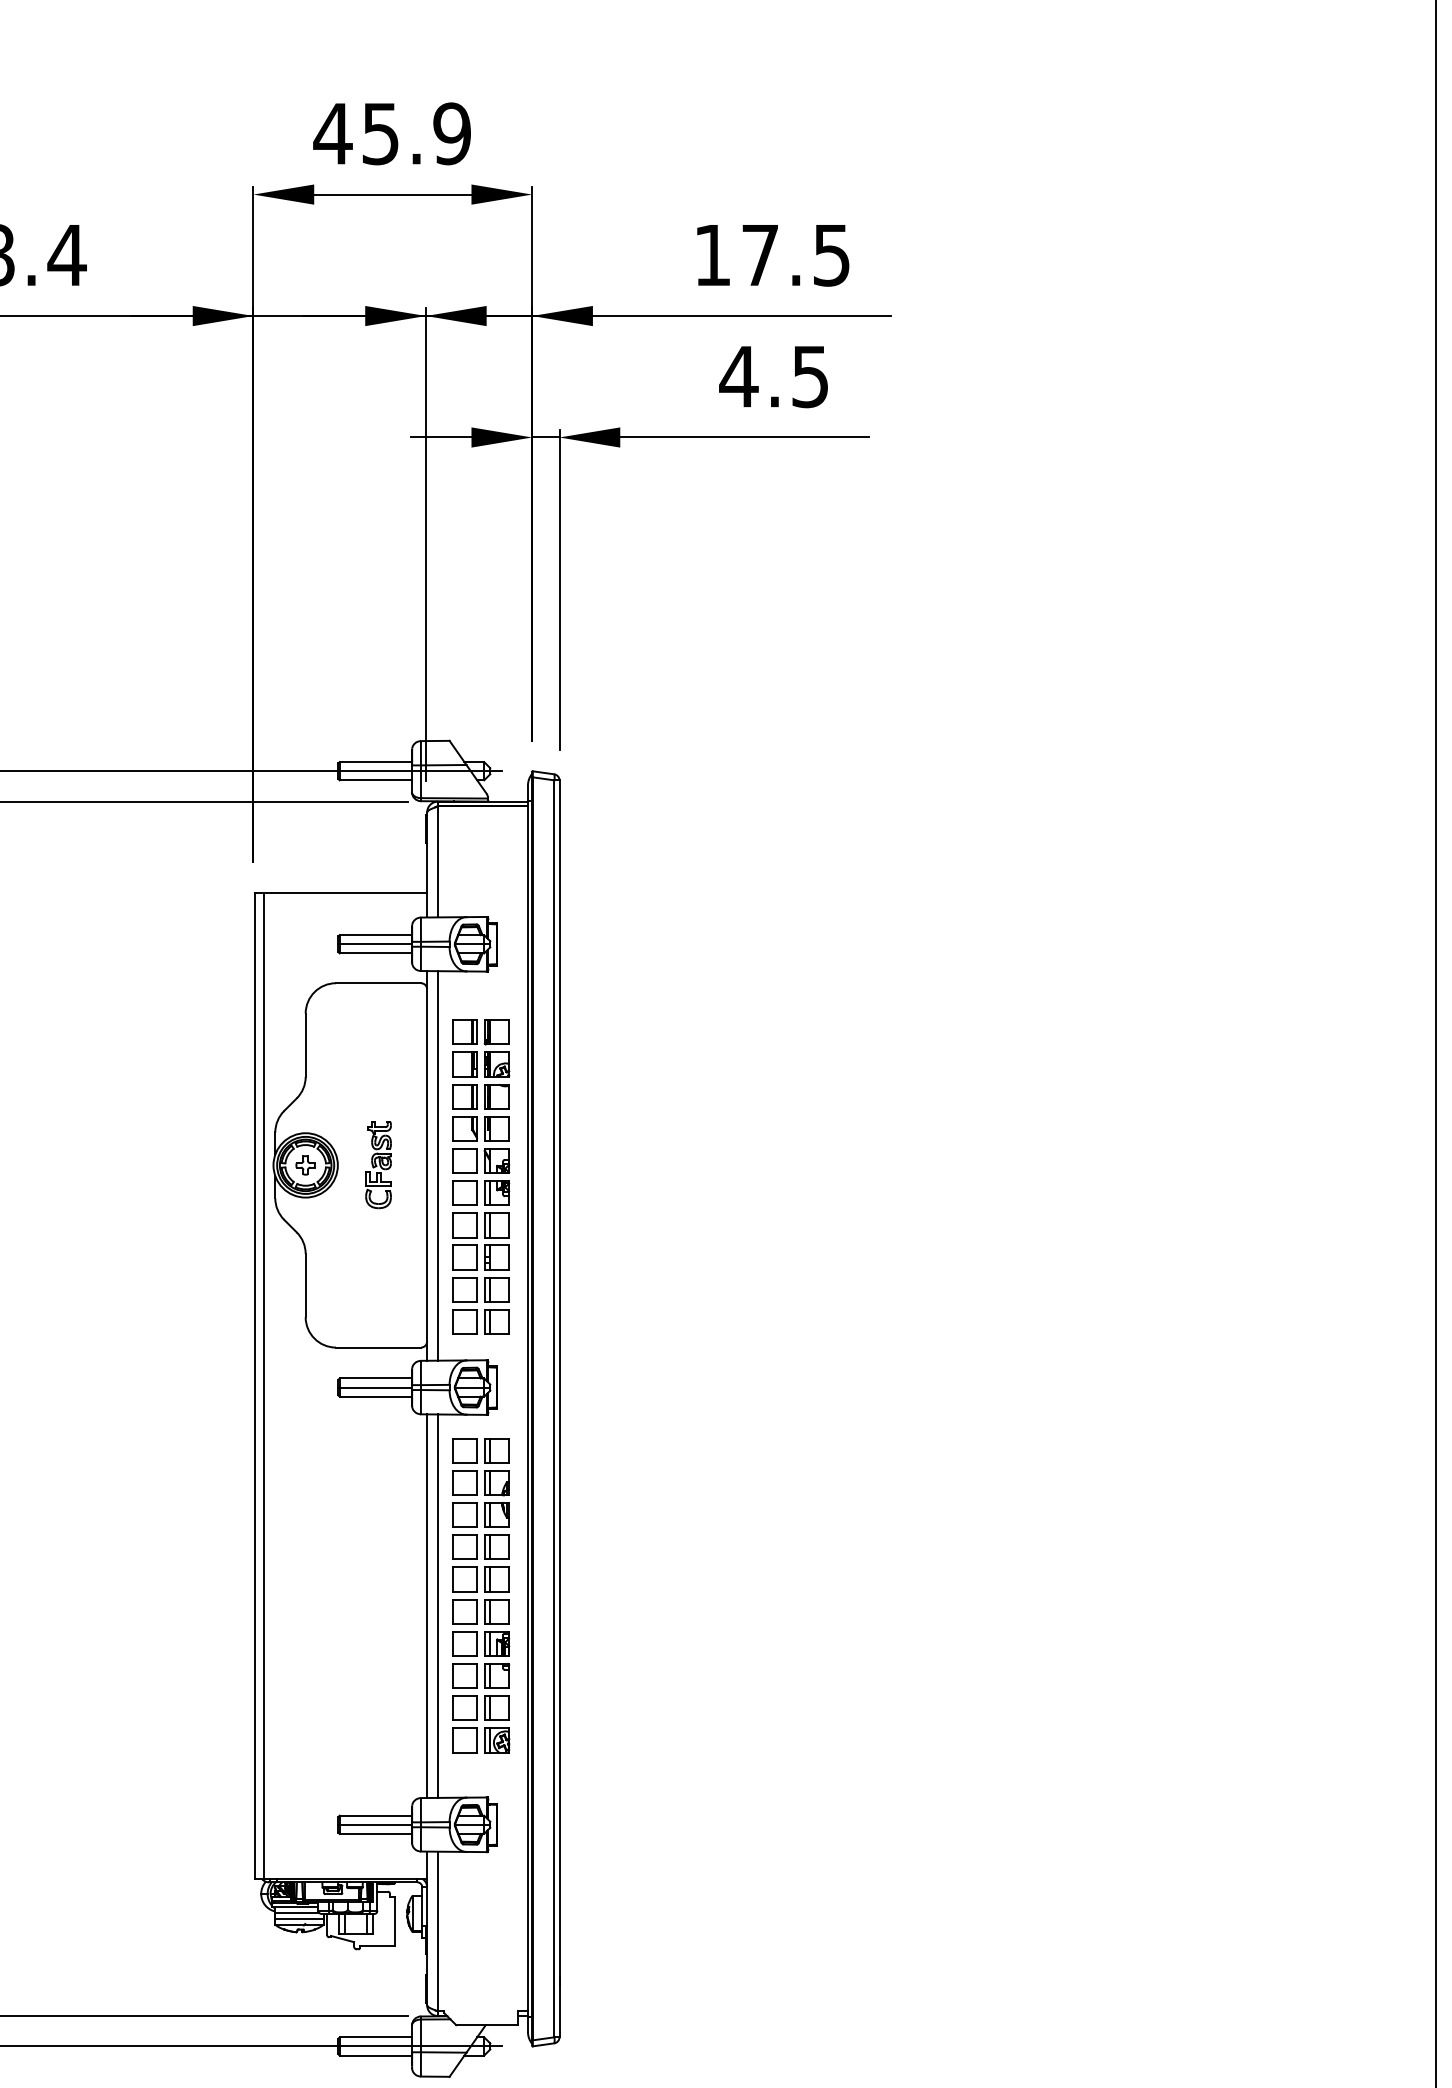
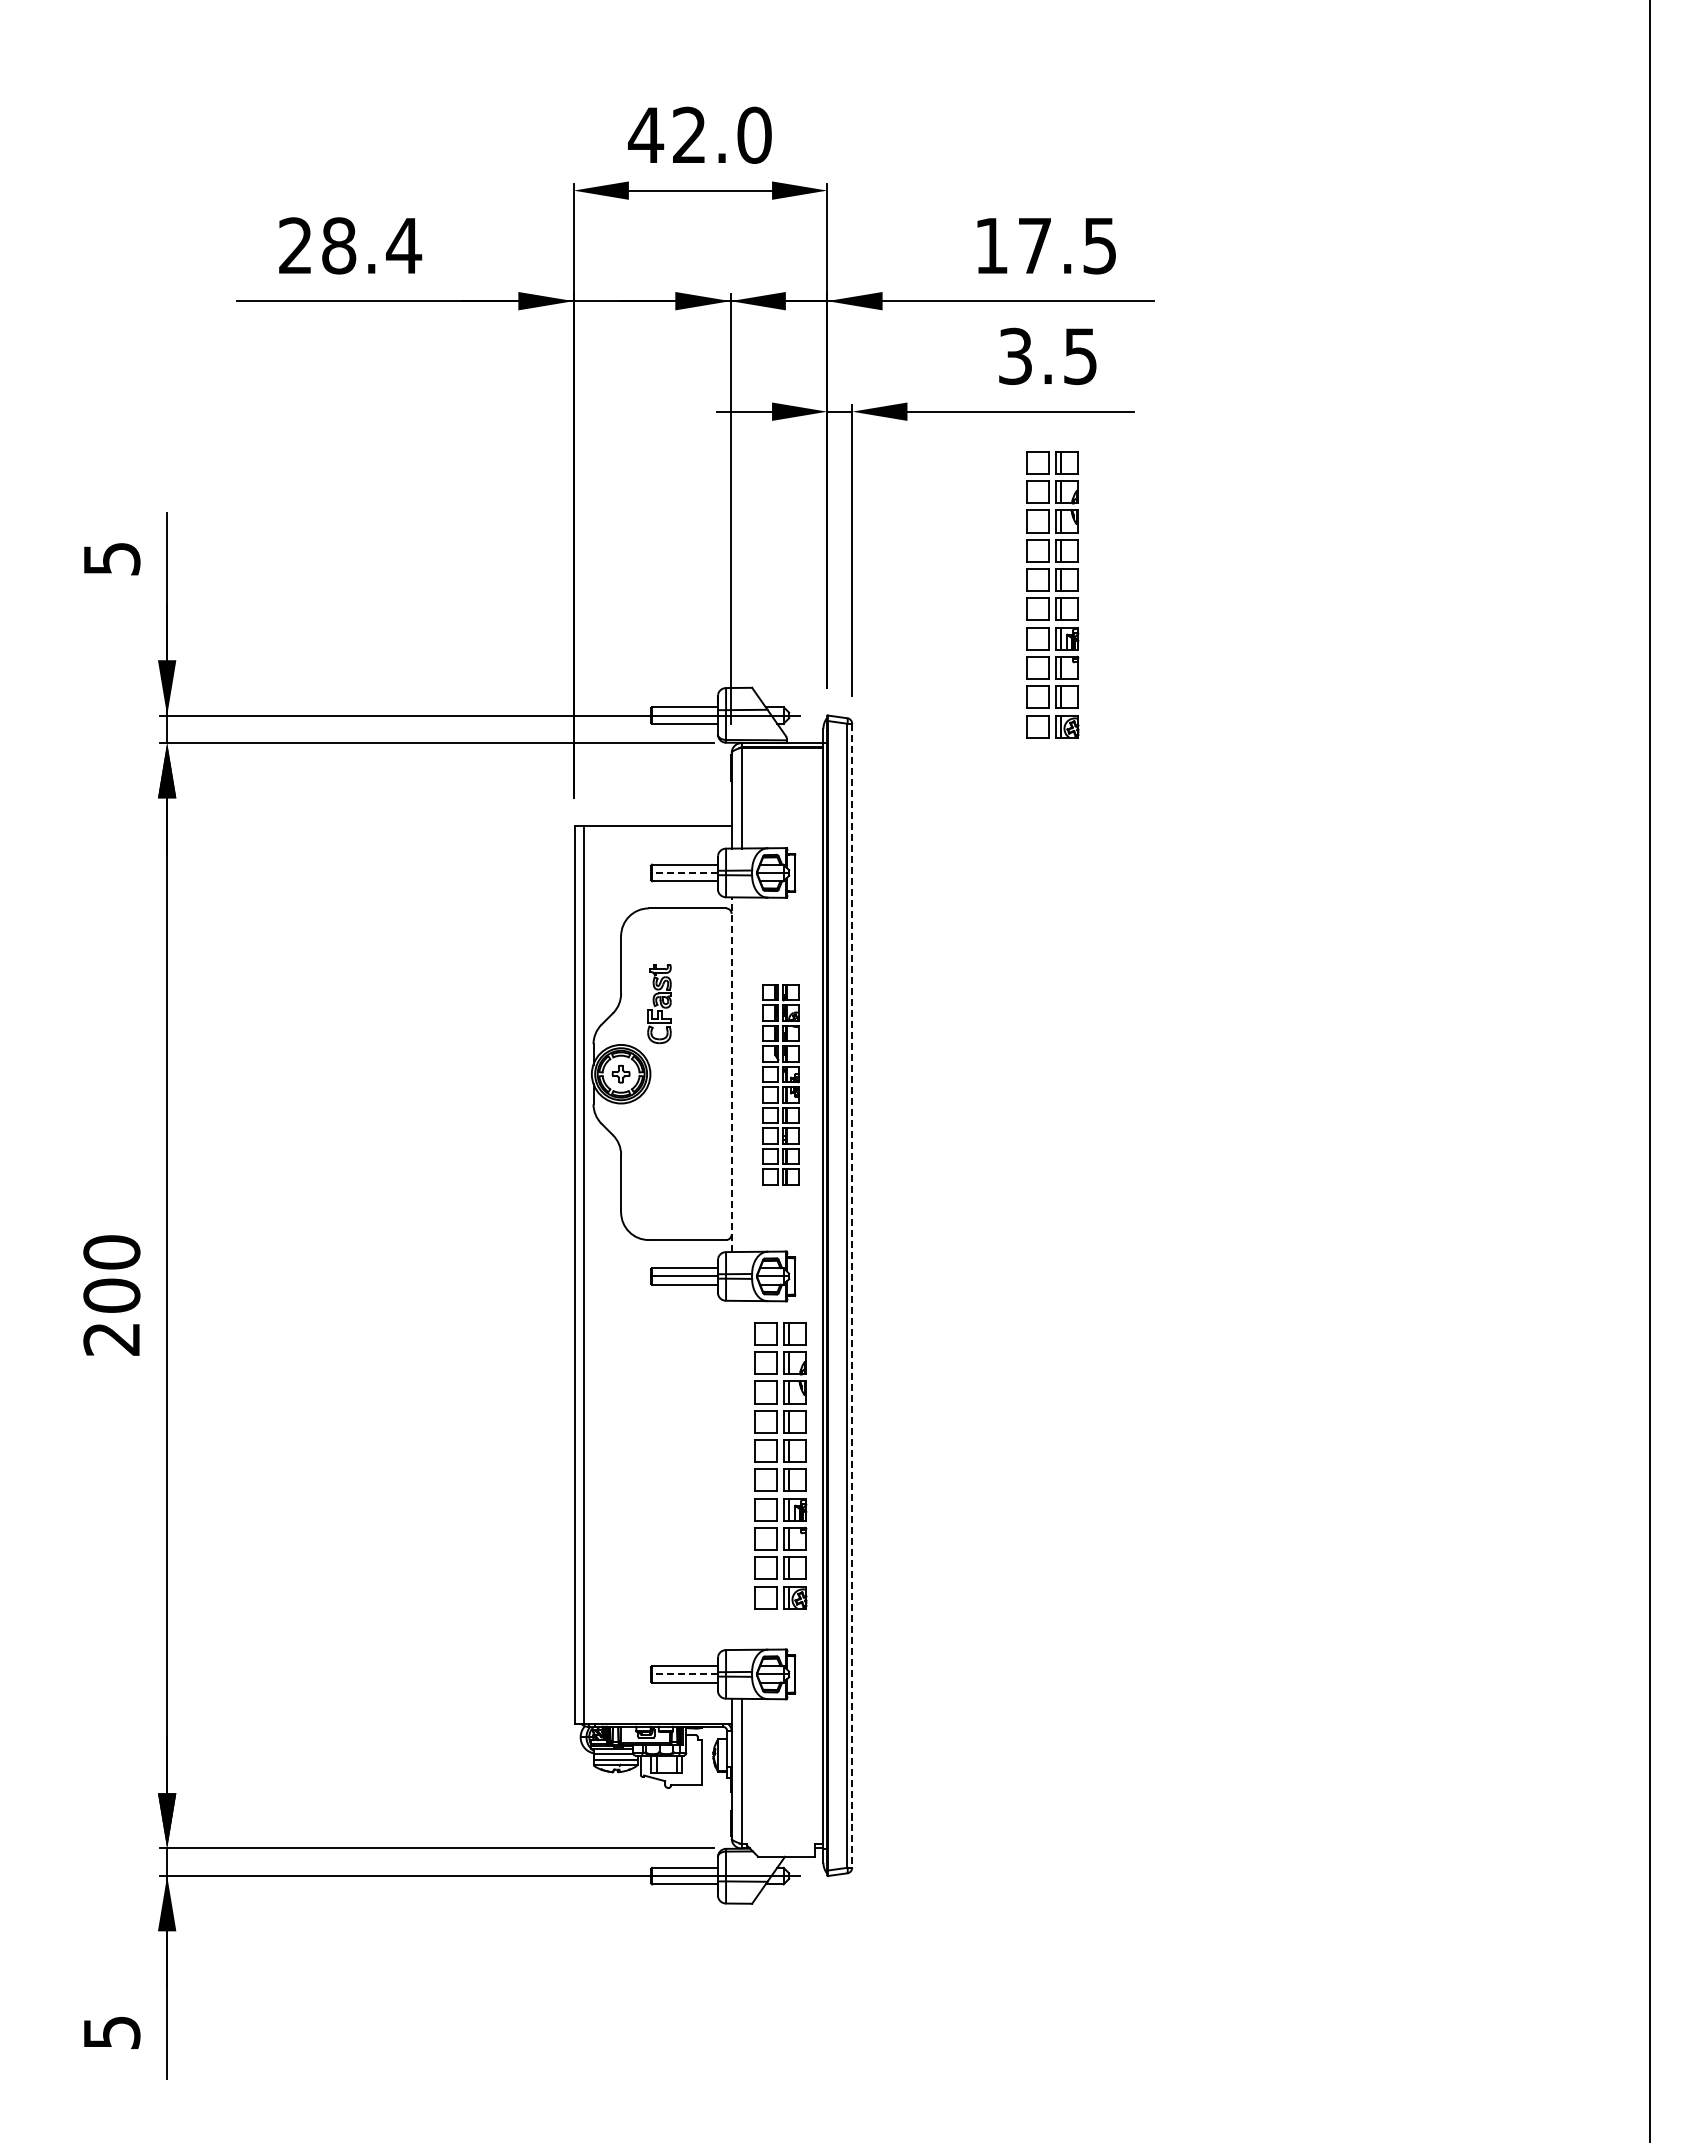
text: (417, 132) -> (722, 134), 45.9 -> 42.0
text: (738, 376) -> (1015, 356), 4.5 -> 3.5
part: (779, 638) -> (1052, 594), added
line: (375, 943) -> (684, 872), solid -> dashed
part: (378, 1165) -> (659, 1004), moved
line: (426, 1165) -> (731, 1074), solid -> dashed
line: (437, 1165) -> (741, 1074), removed
part: (480, 1176) -> (780, 1084), size x0.7
line: (559, 1409) -> (852, 1296), solid -> dashed
line: (437, 1605) -> (741, 1474), removed
line: (426, 1606) -> (731, 1475), removed
line: (375, 1824) -> (684, 1674), solid -> dashed

